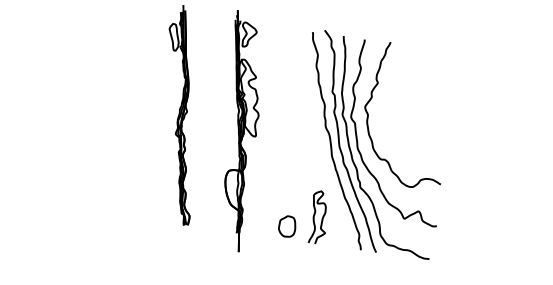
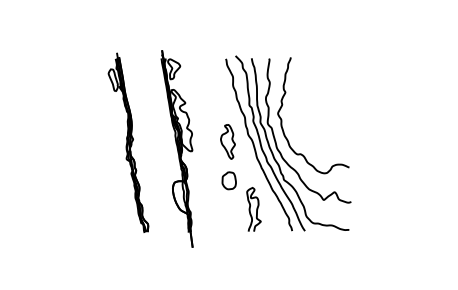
part: (299, 131) -> (227, 141), added
part: (286, 226) -> (228, 180), moved

